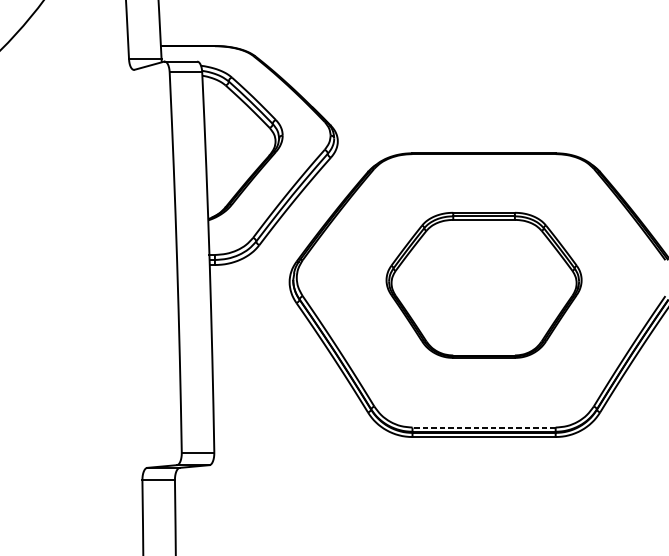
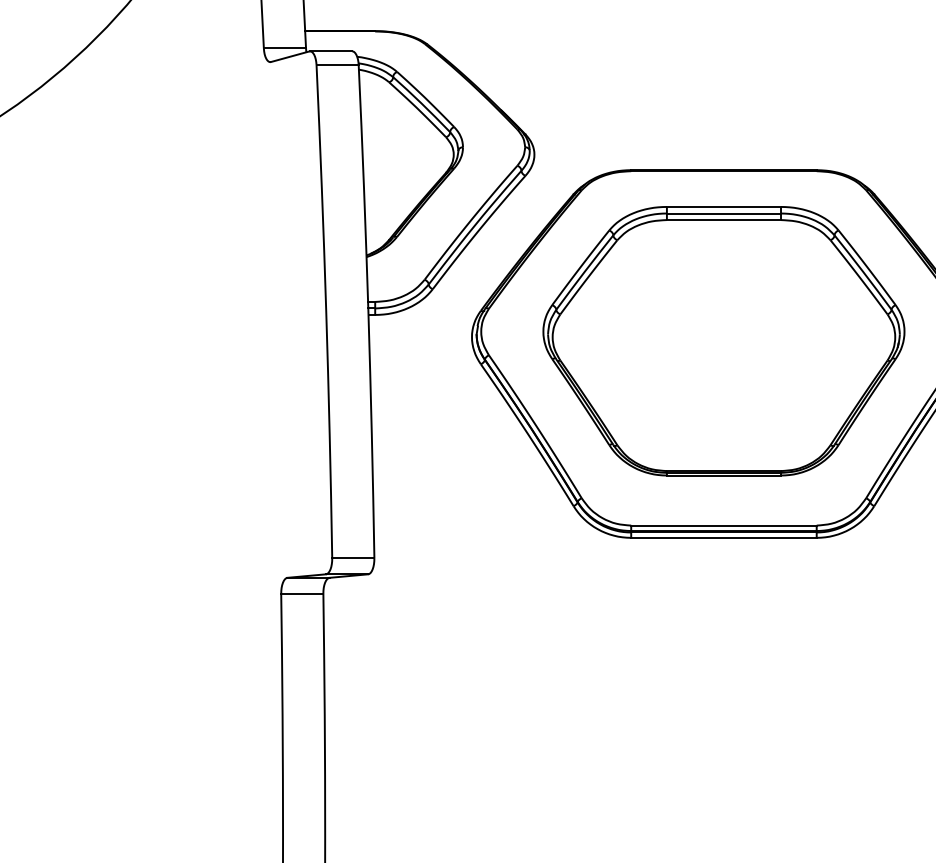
part: (483, 285) -> (723, 341), size x1.43
line: (483, 427) -> (723, 525), dashed -> solid

